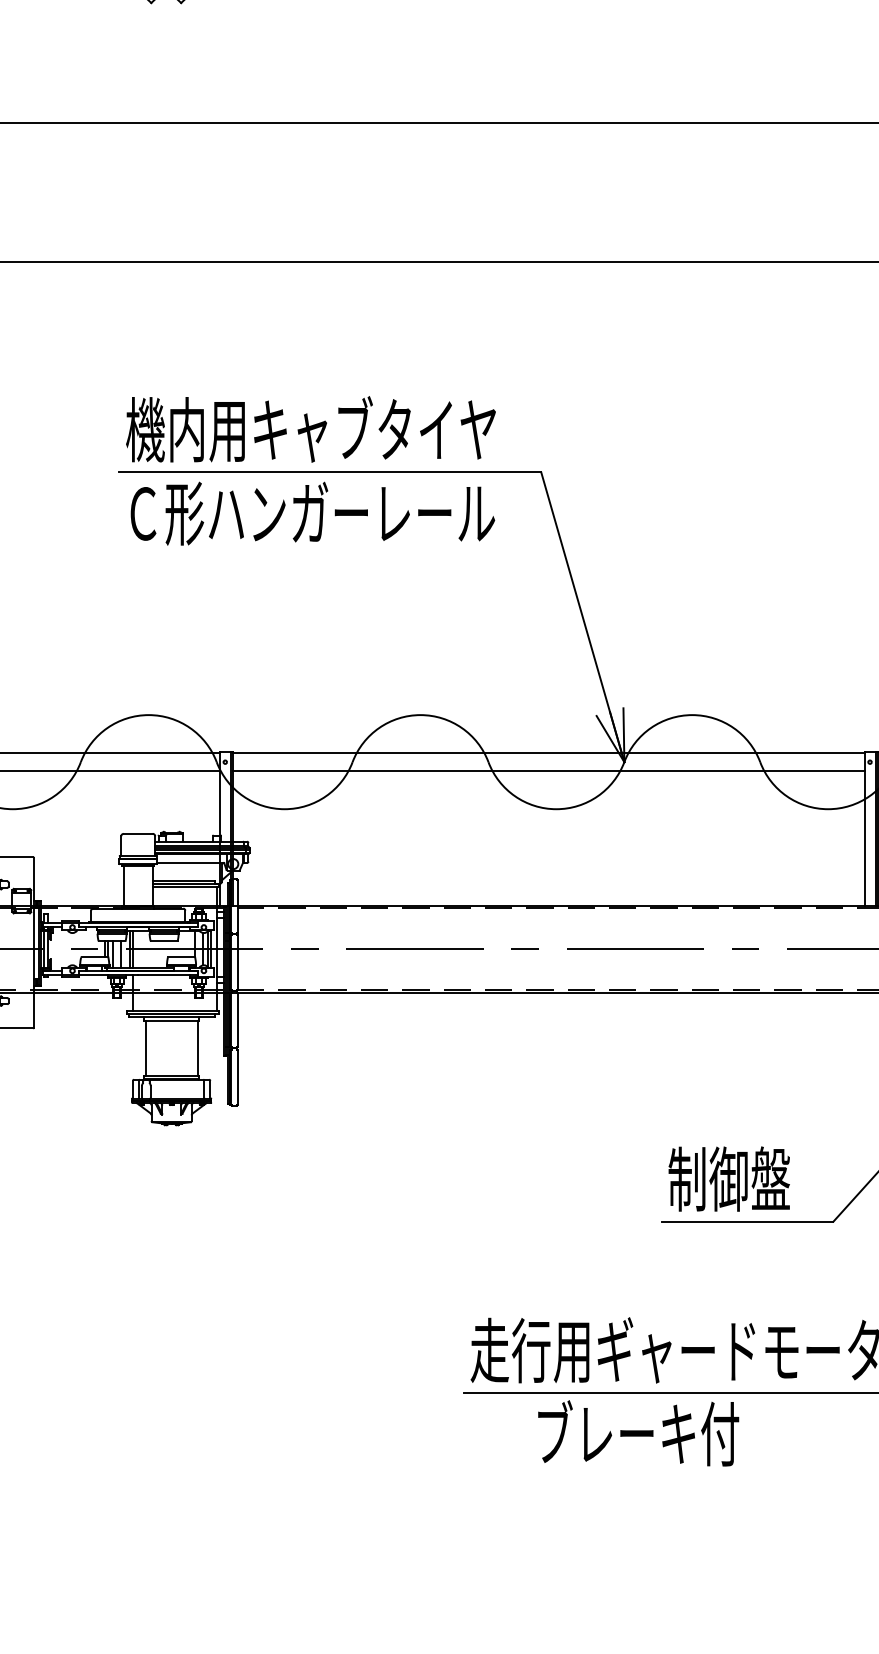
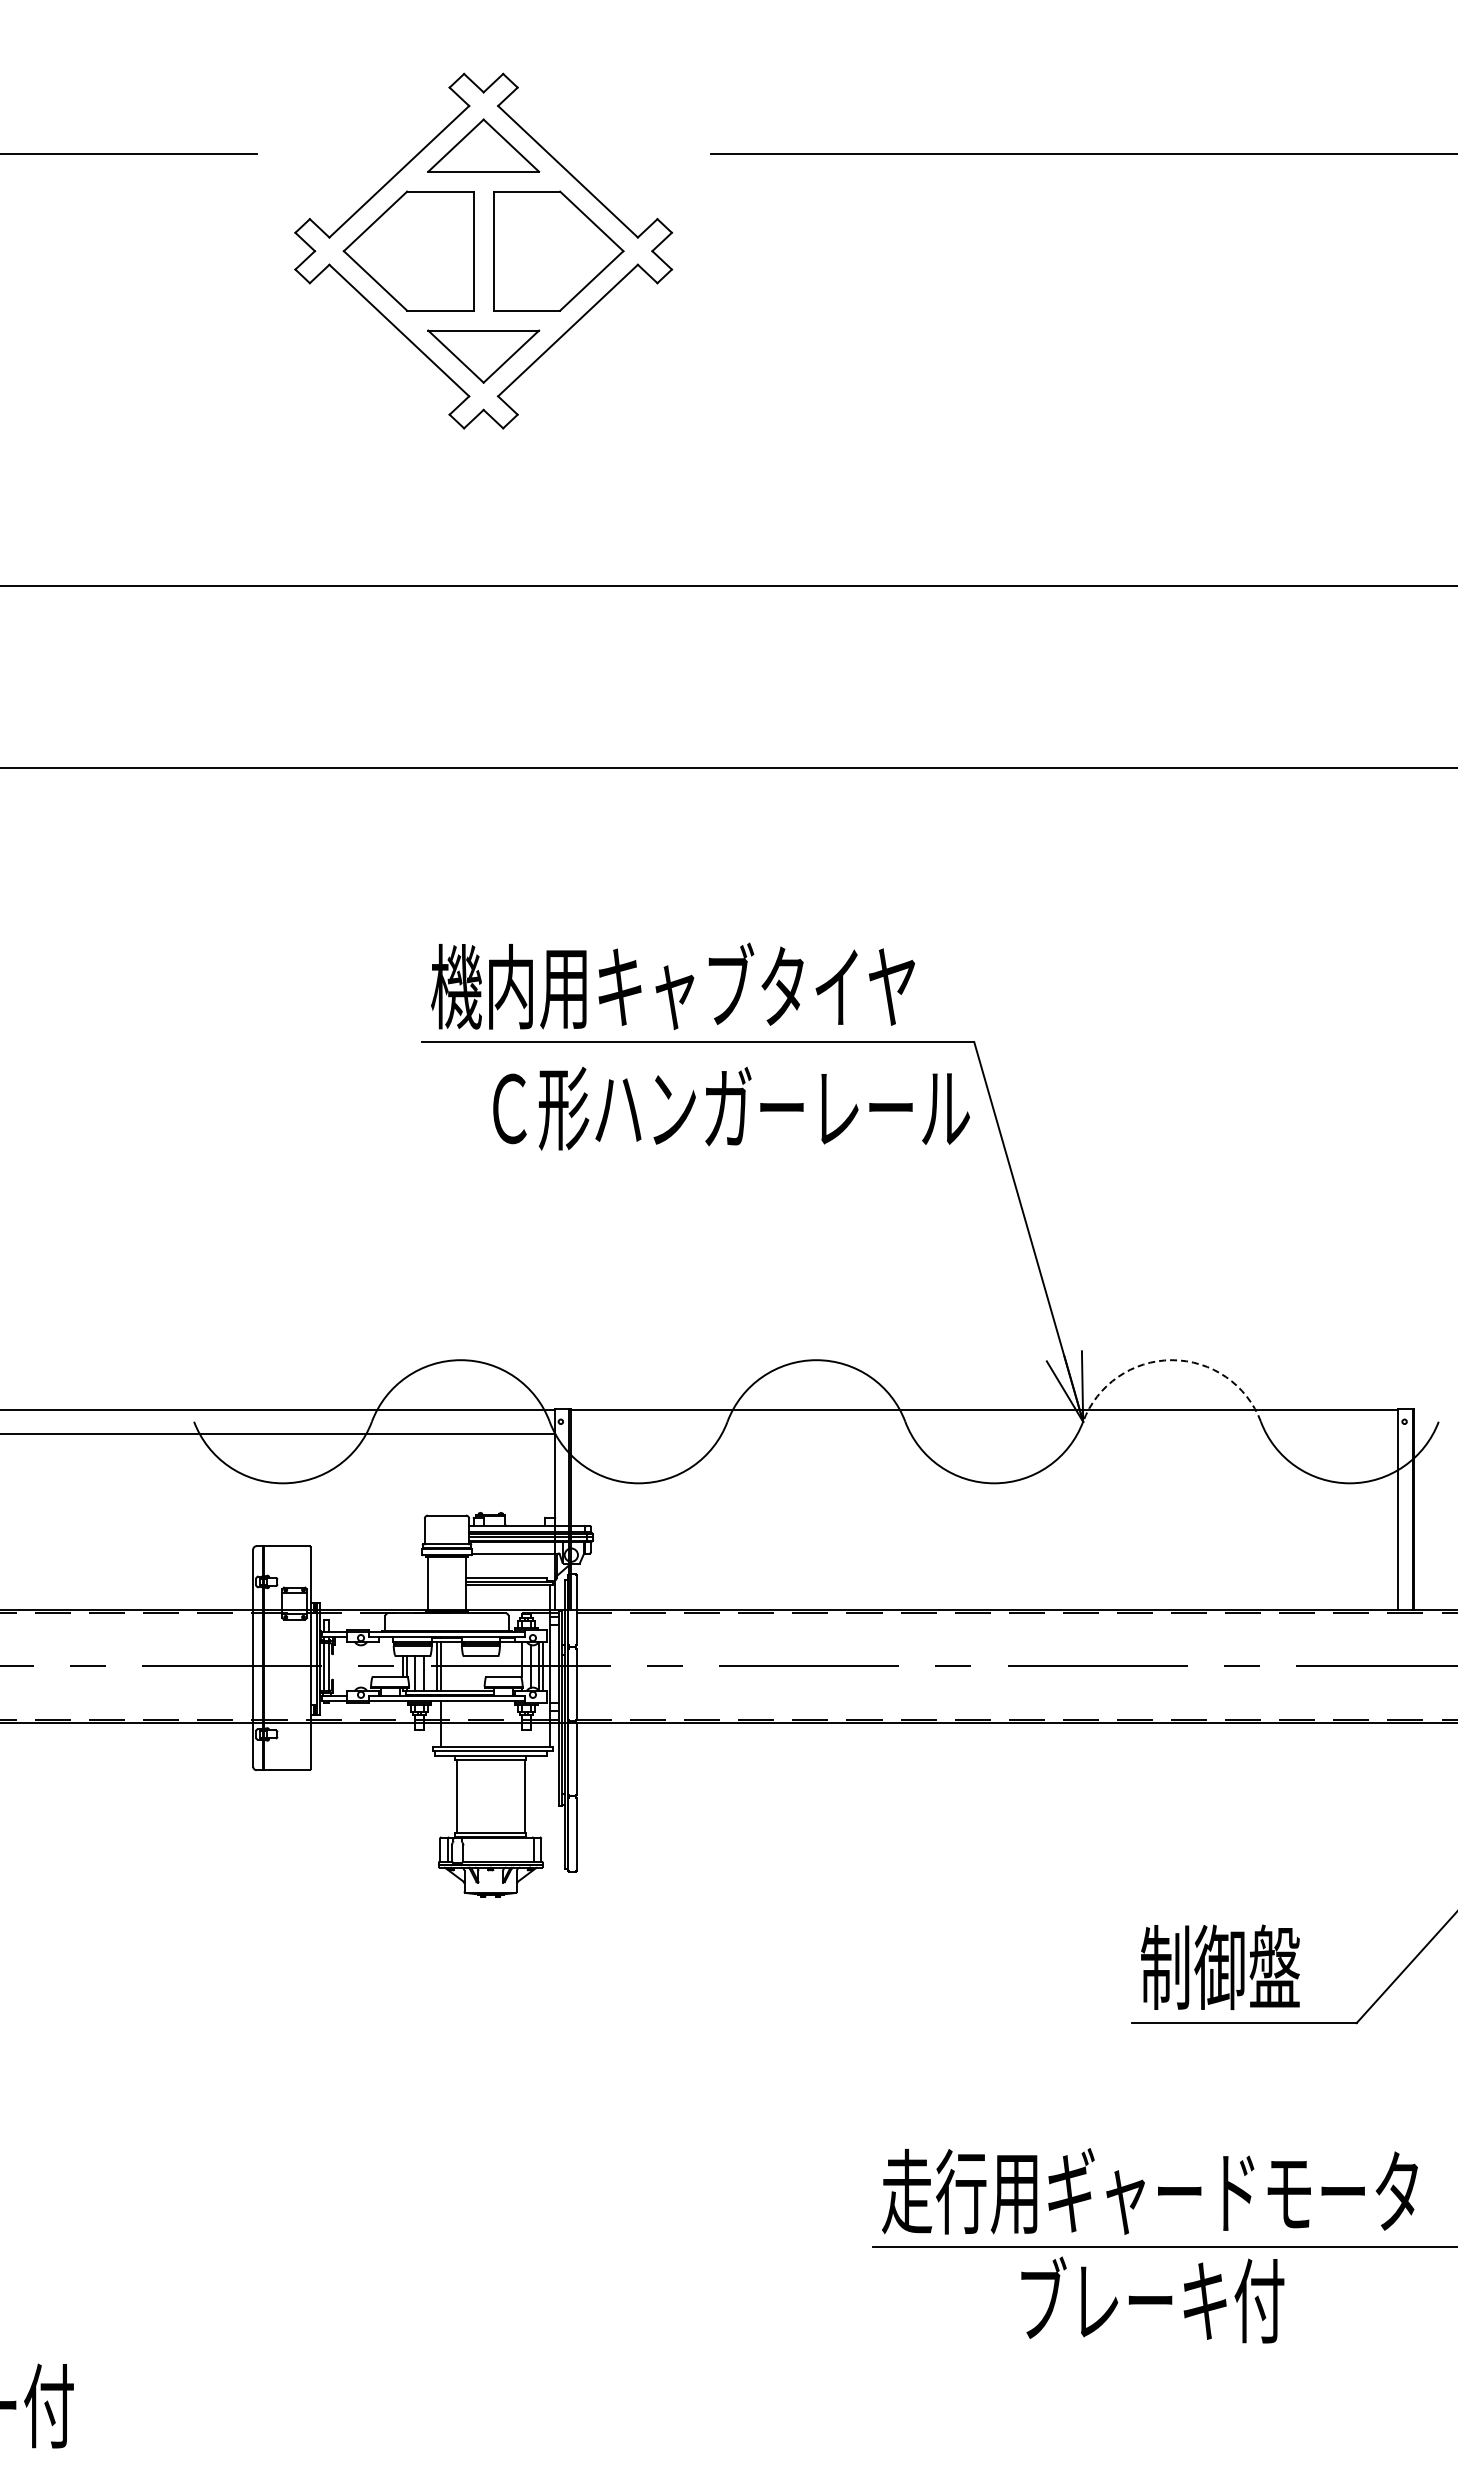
text: (312, 513) -> (731, 1108), moved
arc: (692, 715) -> (1172, 1360), solid -> dashed
line: (548, 771) -> (984, 1433), removed
text: (638, 1432) -> (1152, 2299), moved

